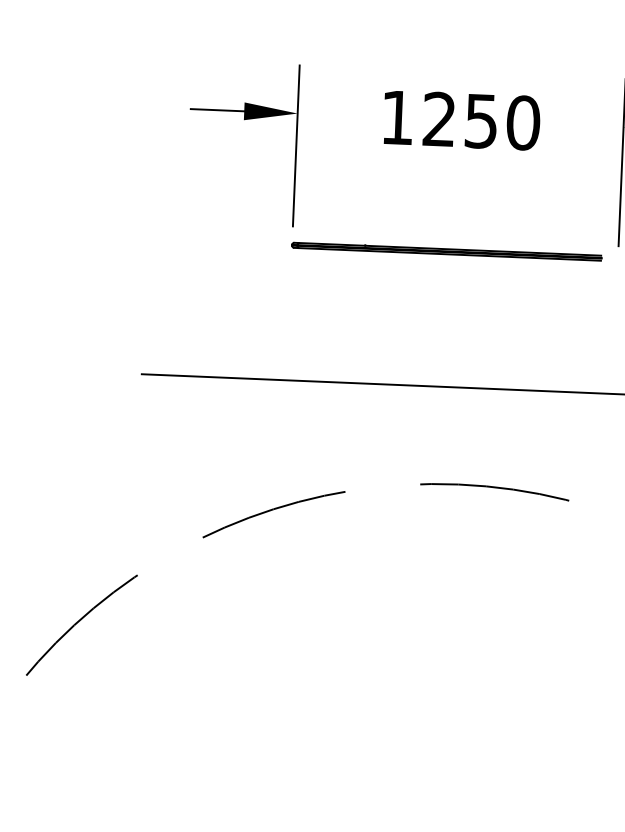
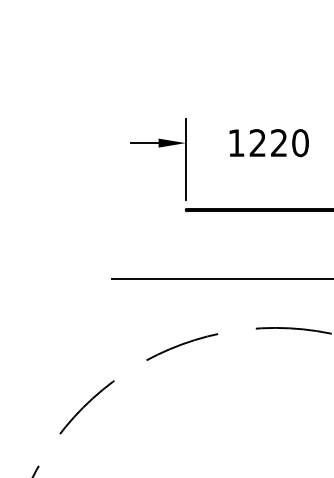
text: (480, 121) -> (278, 143), 1250 -> 1220

